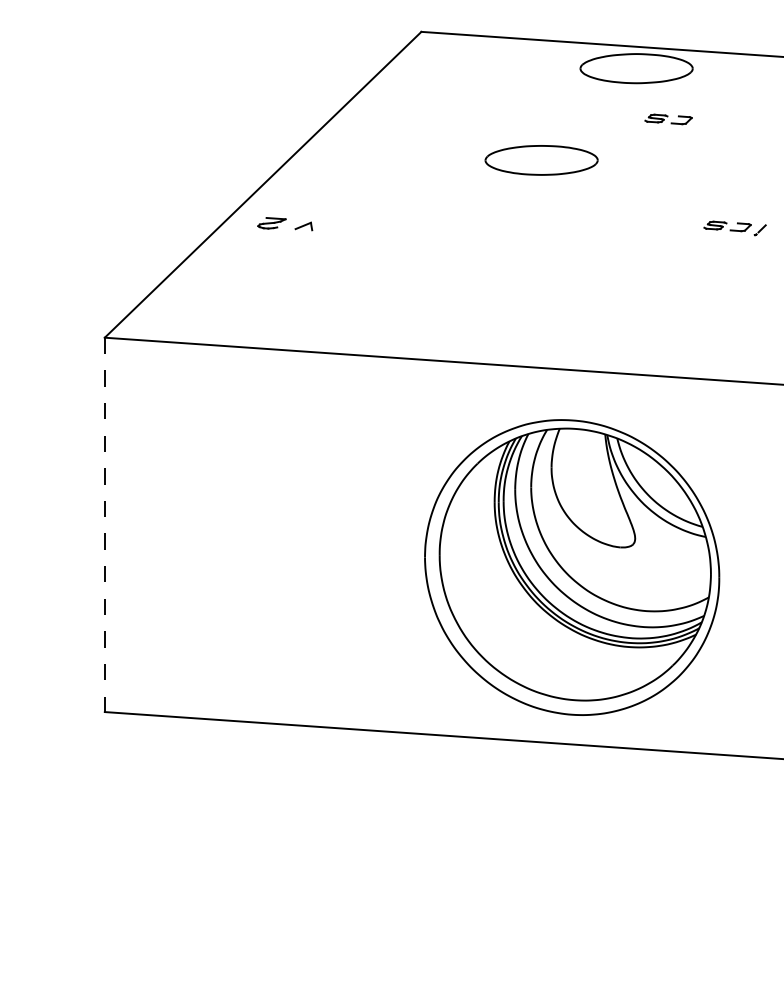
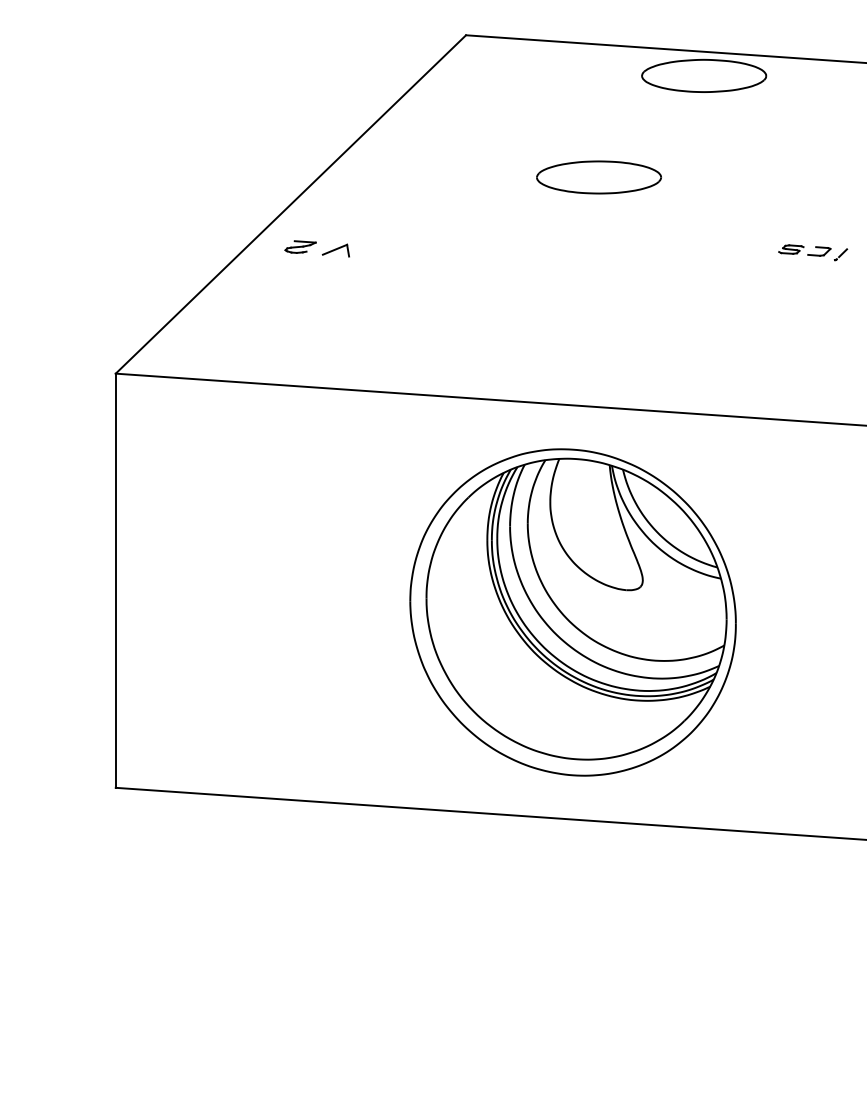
part: (668, 119) -> (739, 132), removed
part: (303, 226) -> (335, 250), size x1.43
line: (104, 525) -> (115, 581), dashed -> solid
part: (572, 567) -> (573, 612), moved

